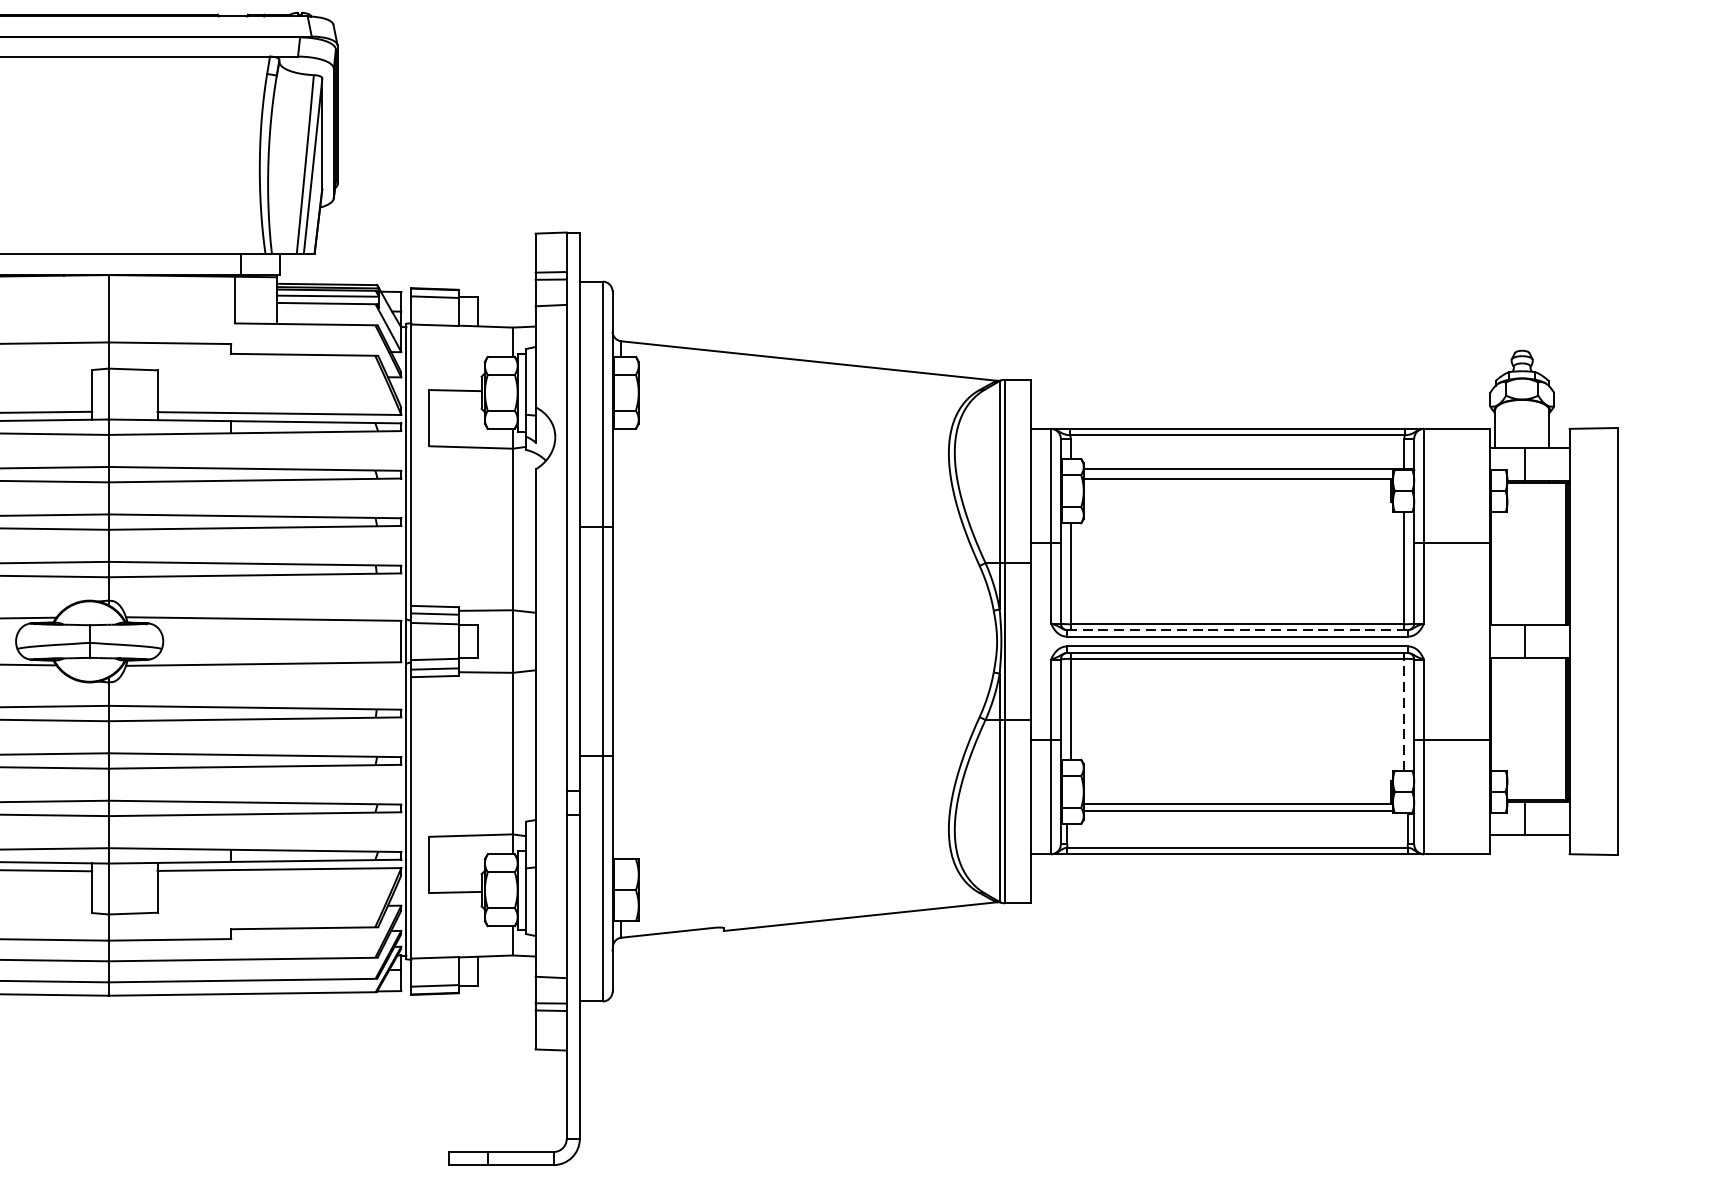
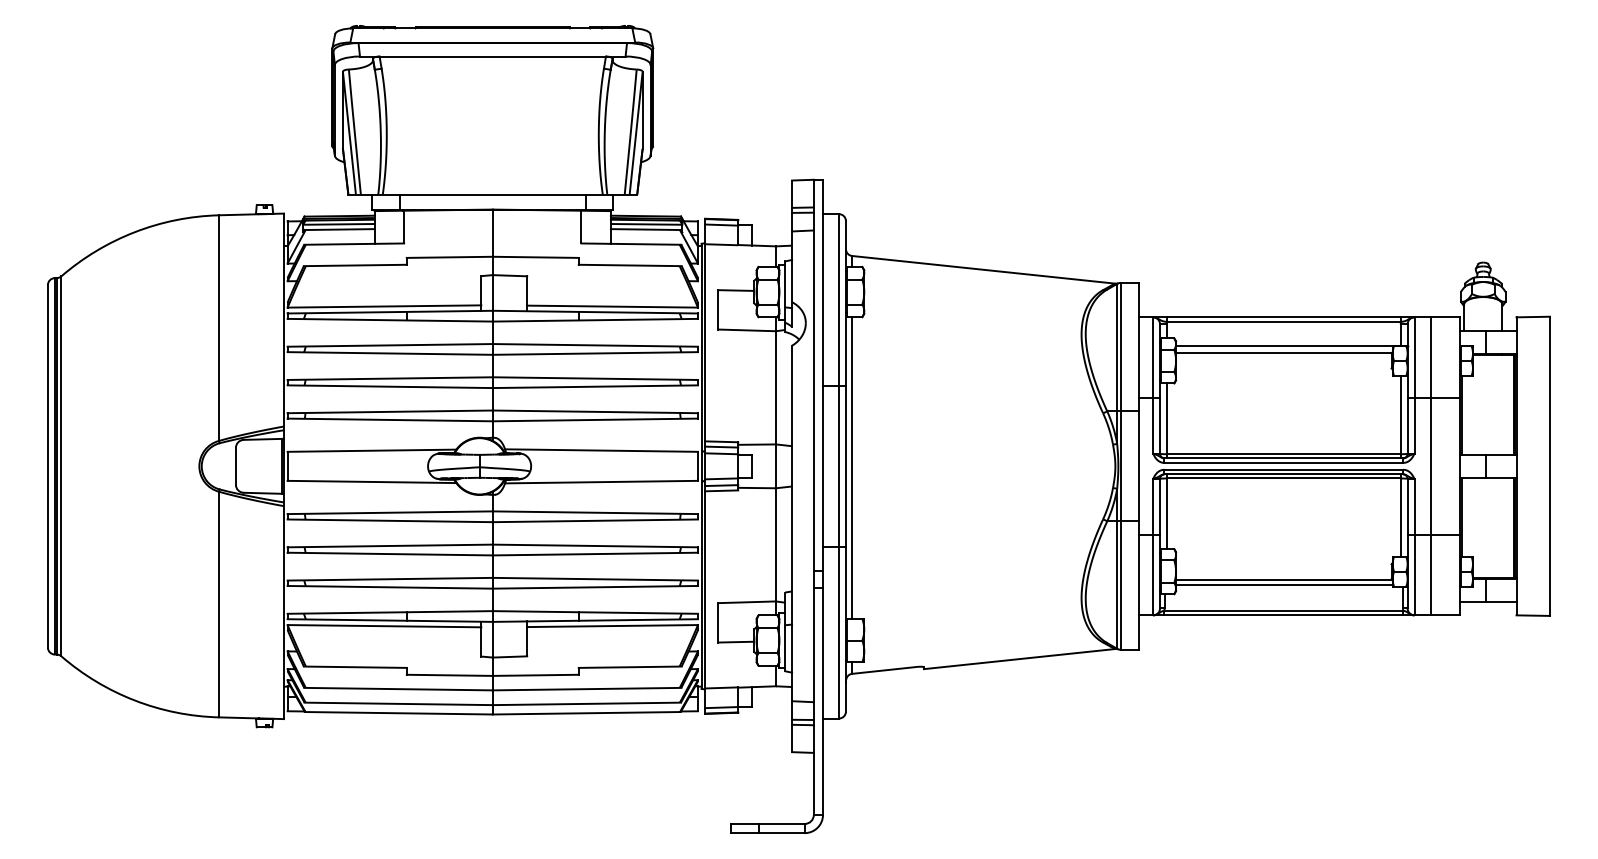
line: (1238, 630) -> (1284, 458), dashed -> solid
line: (1446, 641) -> (1430, 466), added
line: (621, 643) -> (852, 467), added
line: (1404, 711) -> (1400, 515), dashed -> solid

